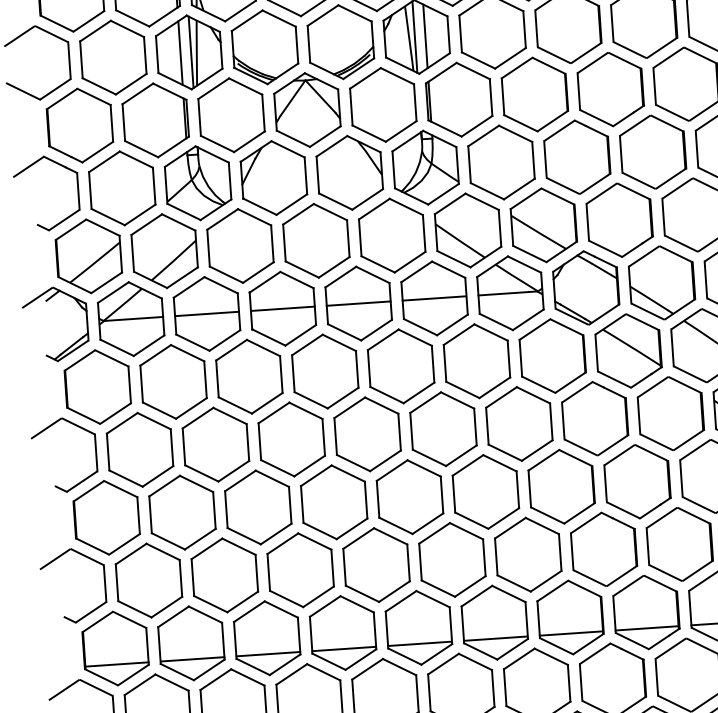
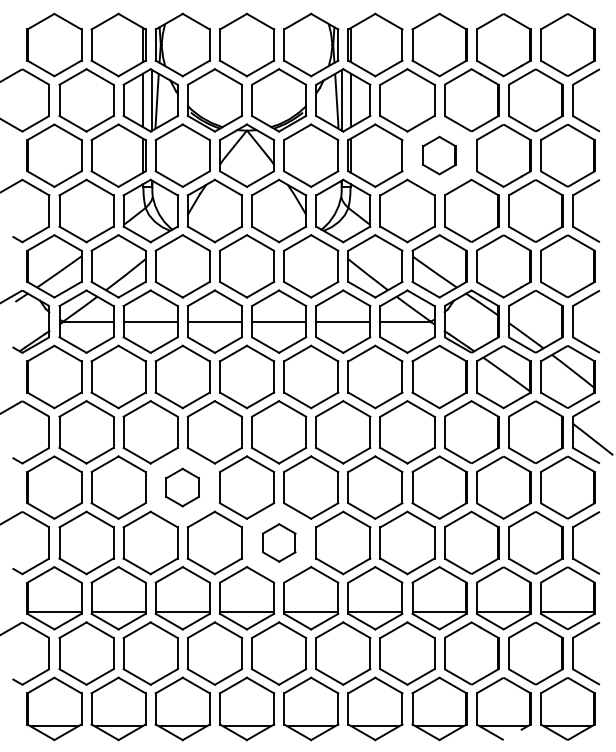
part: (534, 94) -> (439, 155), size x0.6
part: (257, 507) -> (182, 487), size x0.6
part: (377, 564) -> (279, 542), size x0.6

